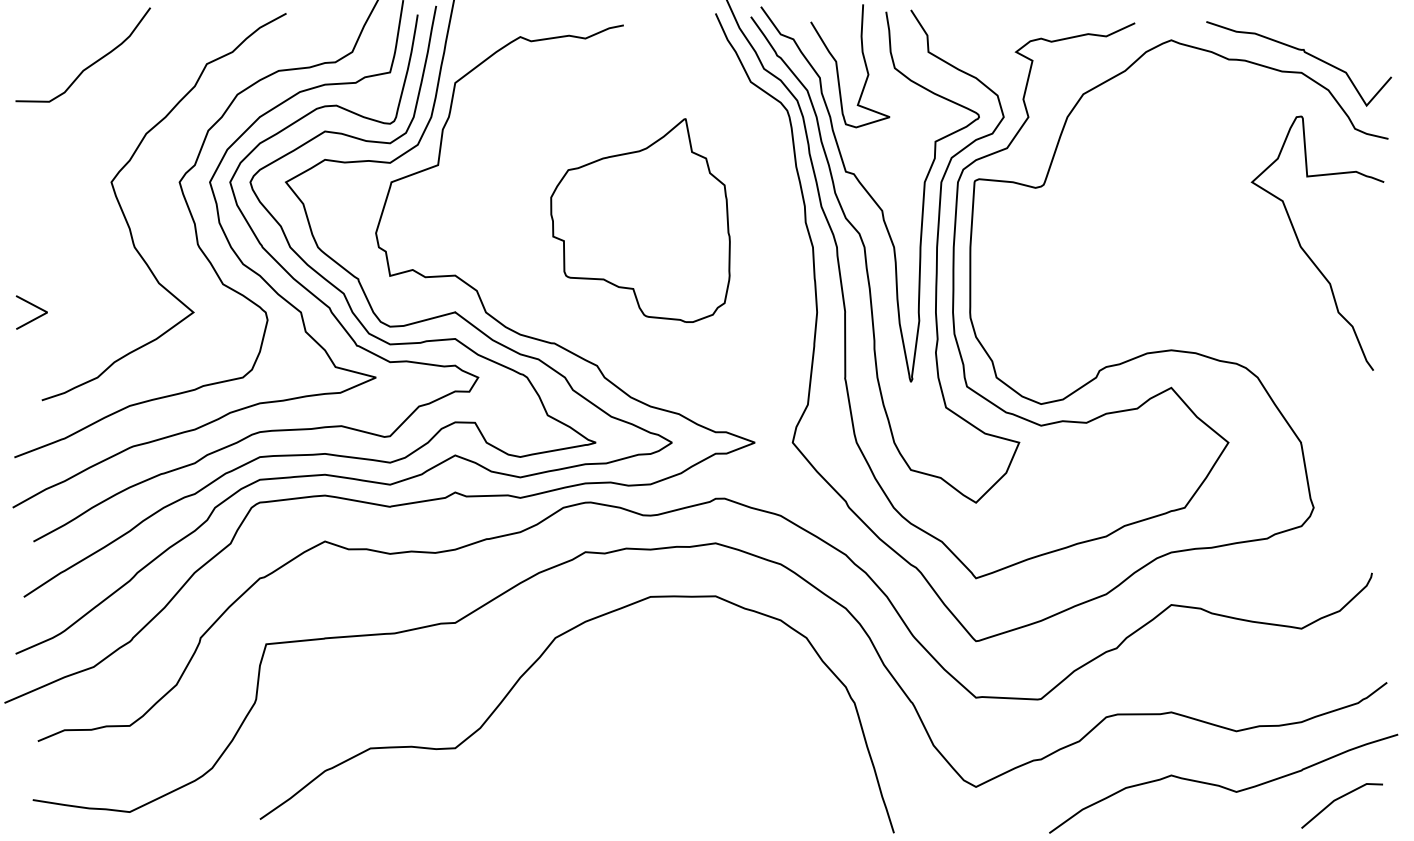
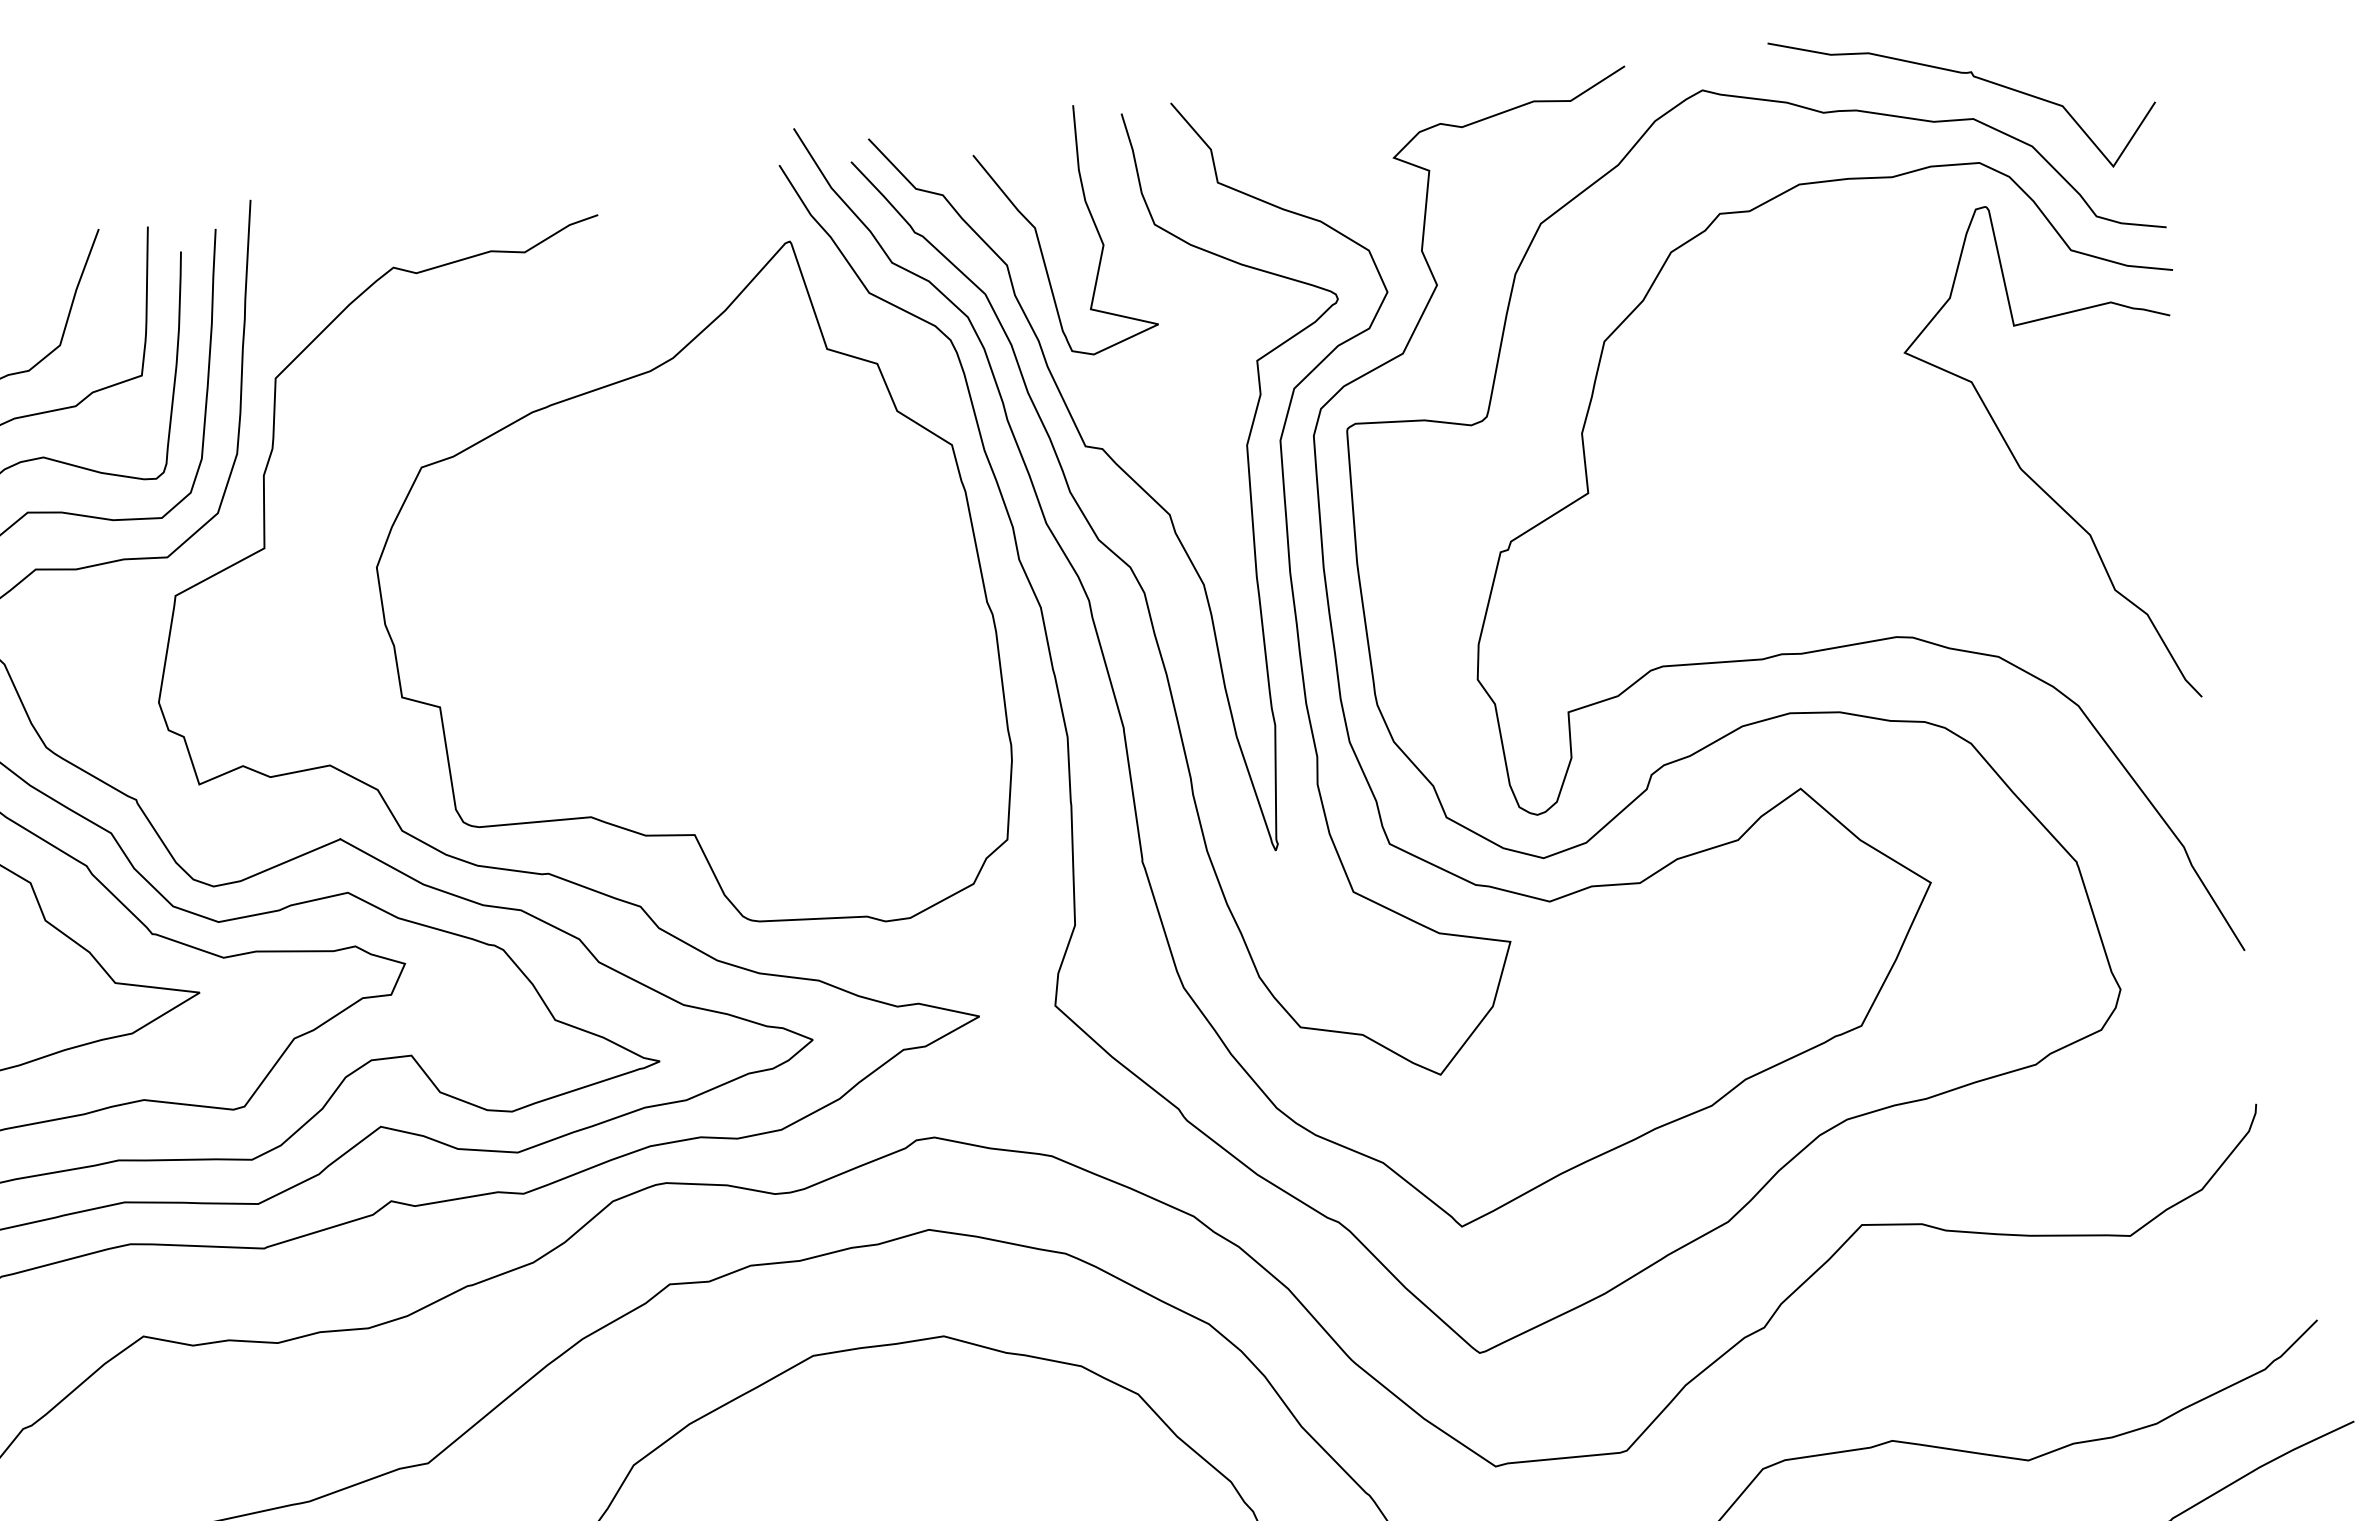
part: (640, 220) -> (686, 602), size x1.67
curve: (1204, 320) -> (1848, 644), added

